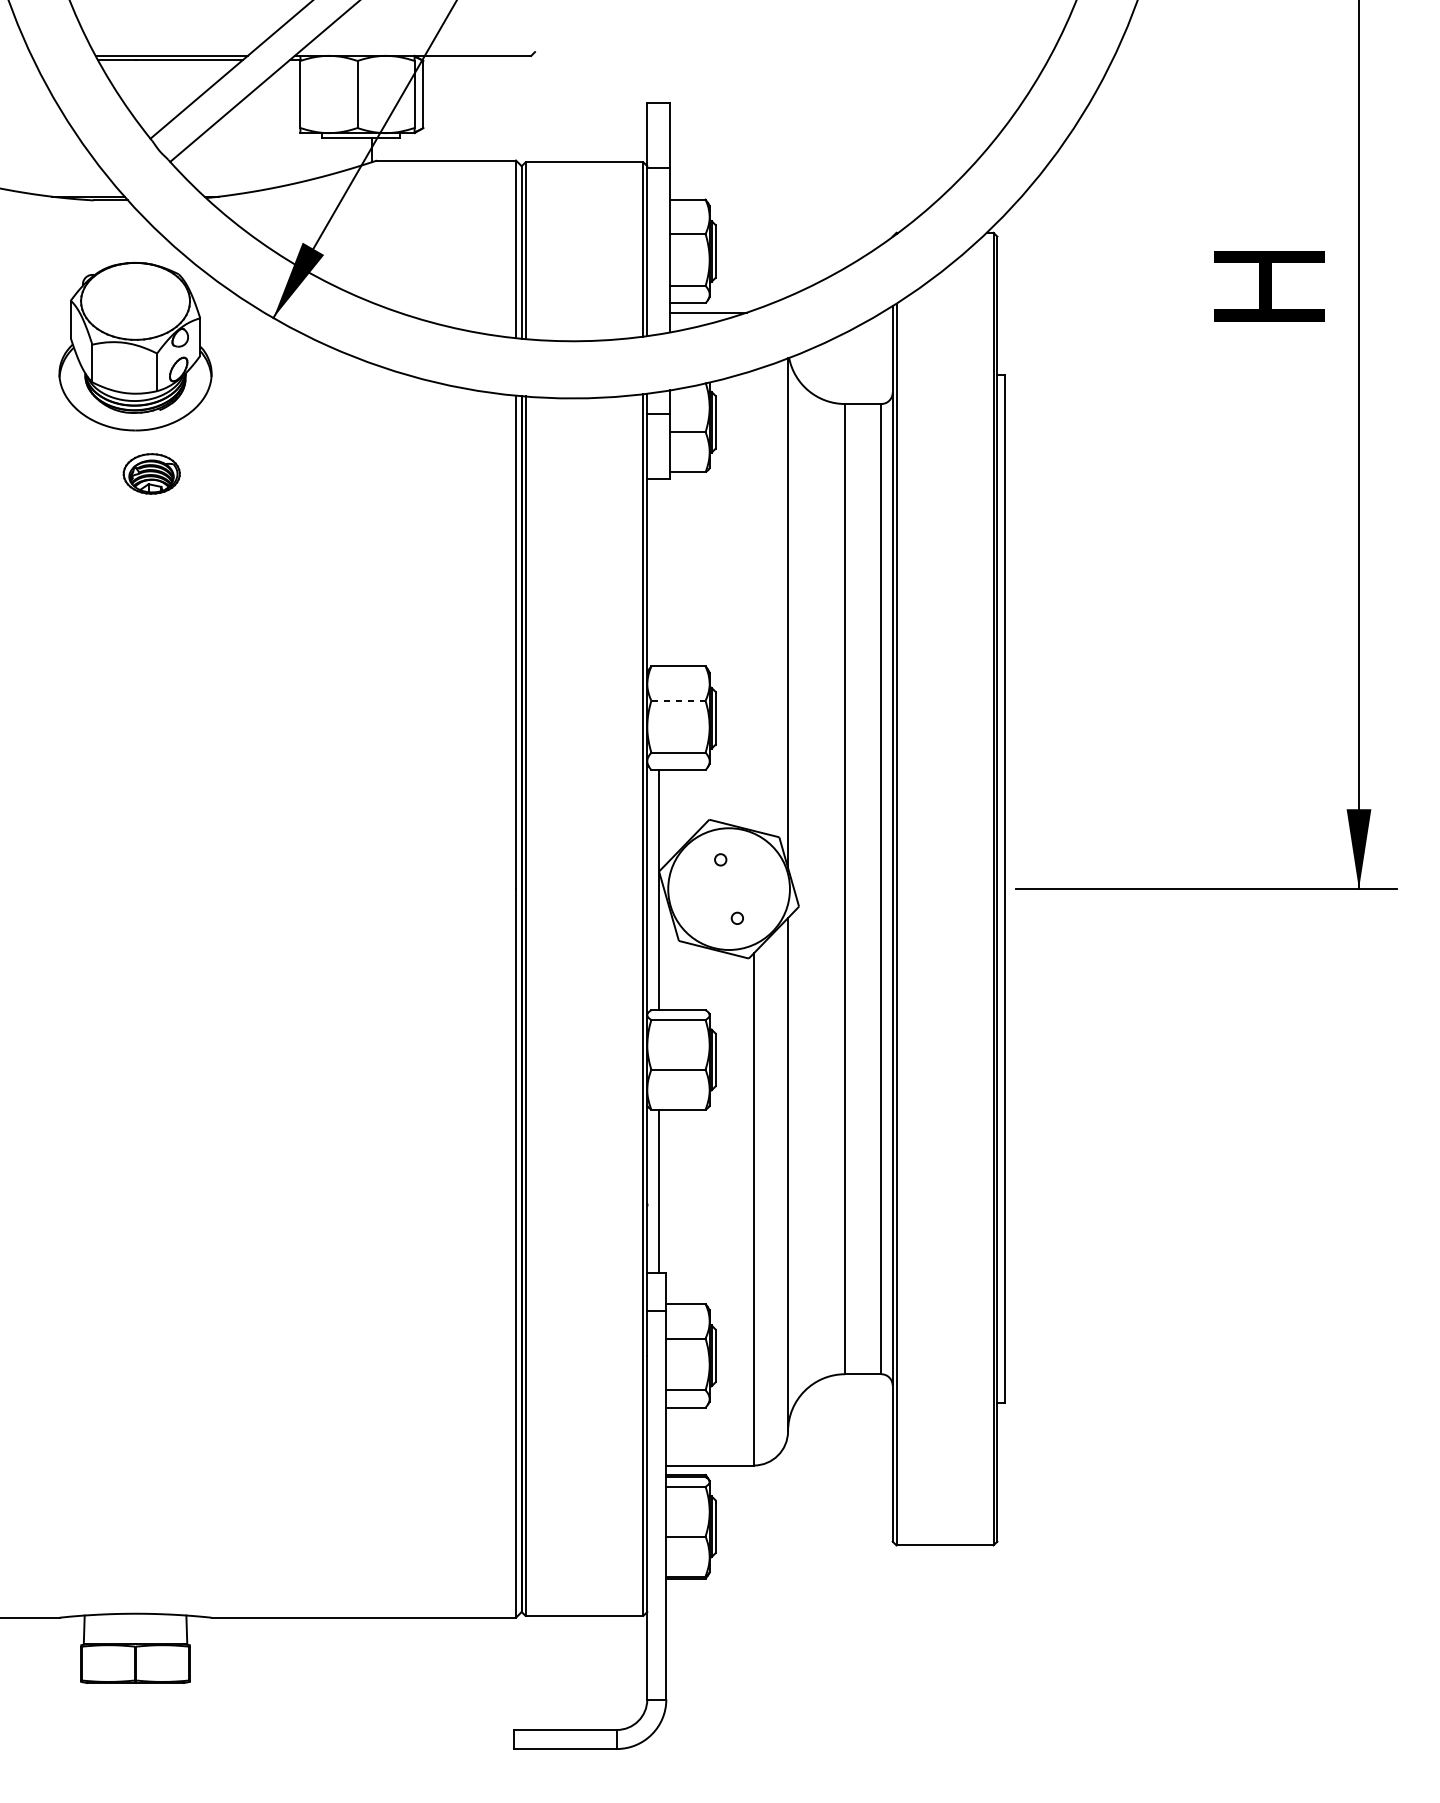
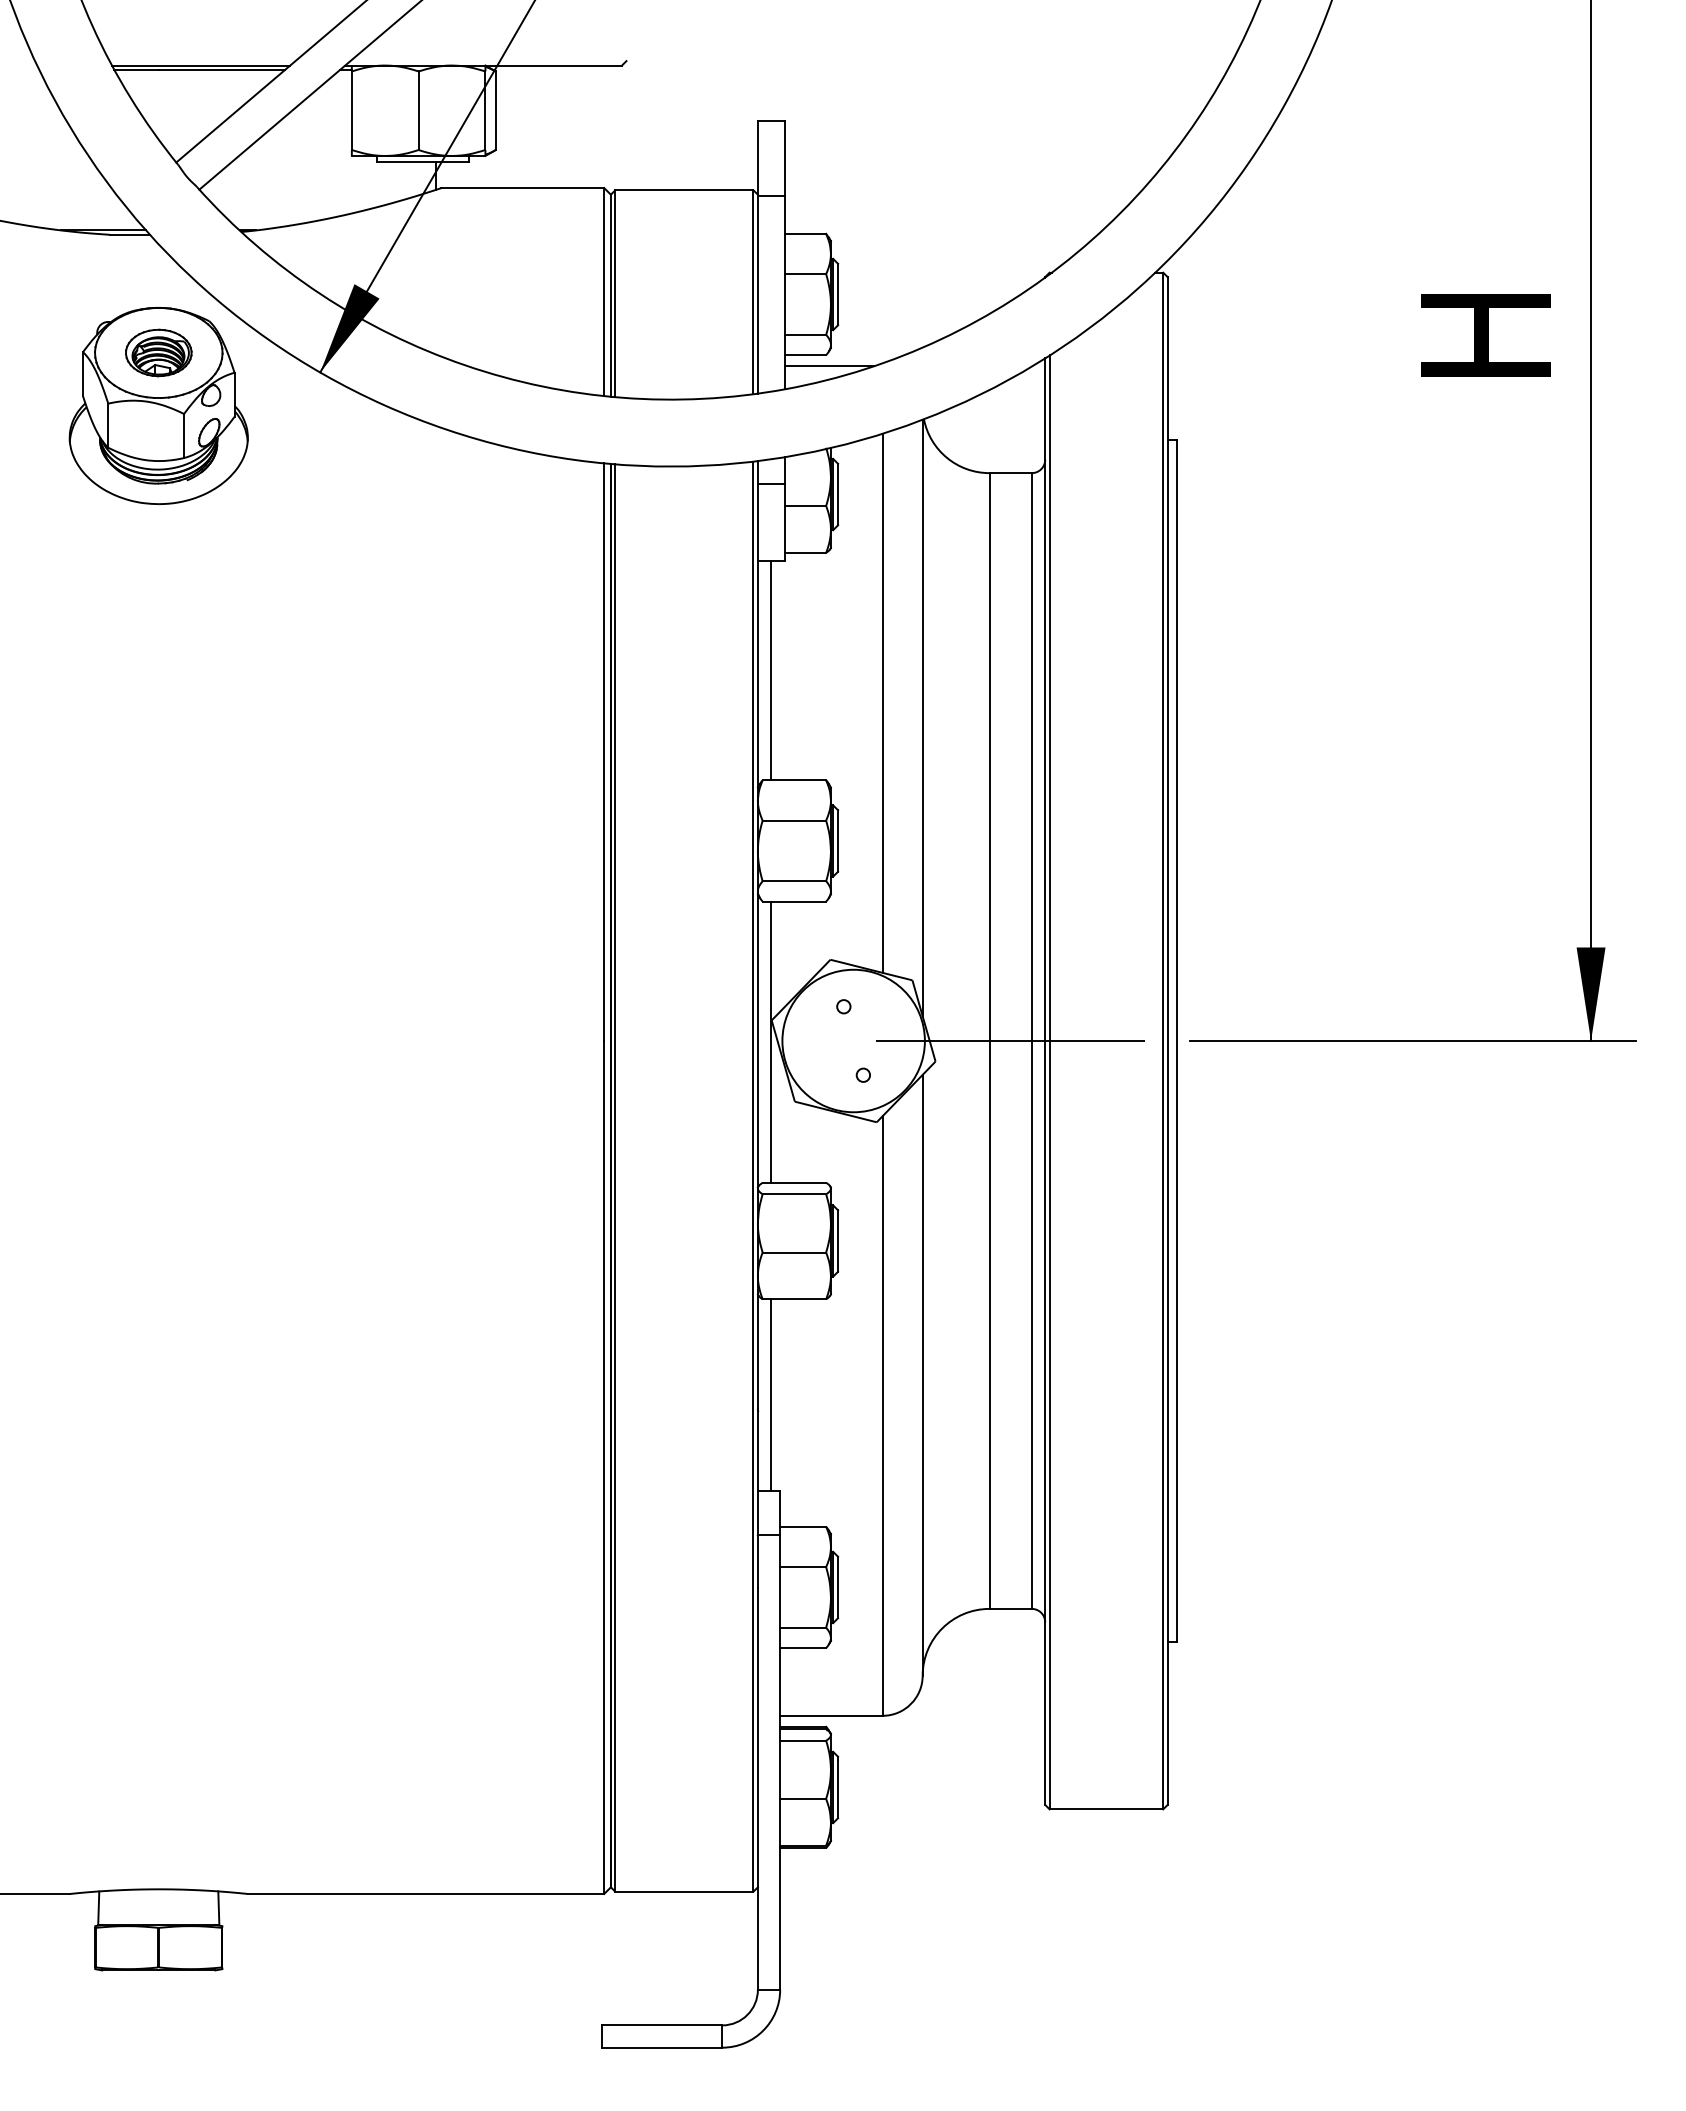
part: (151, 473) -> (158, 352), moved
line: (658, 572) -> (771, 670), added
line: (753, 599) -> (882, 702), added
line: (678, 700) -> (794, 820), dashed -> solid
line: (863, 889) -> (1010, 1041), added

